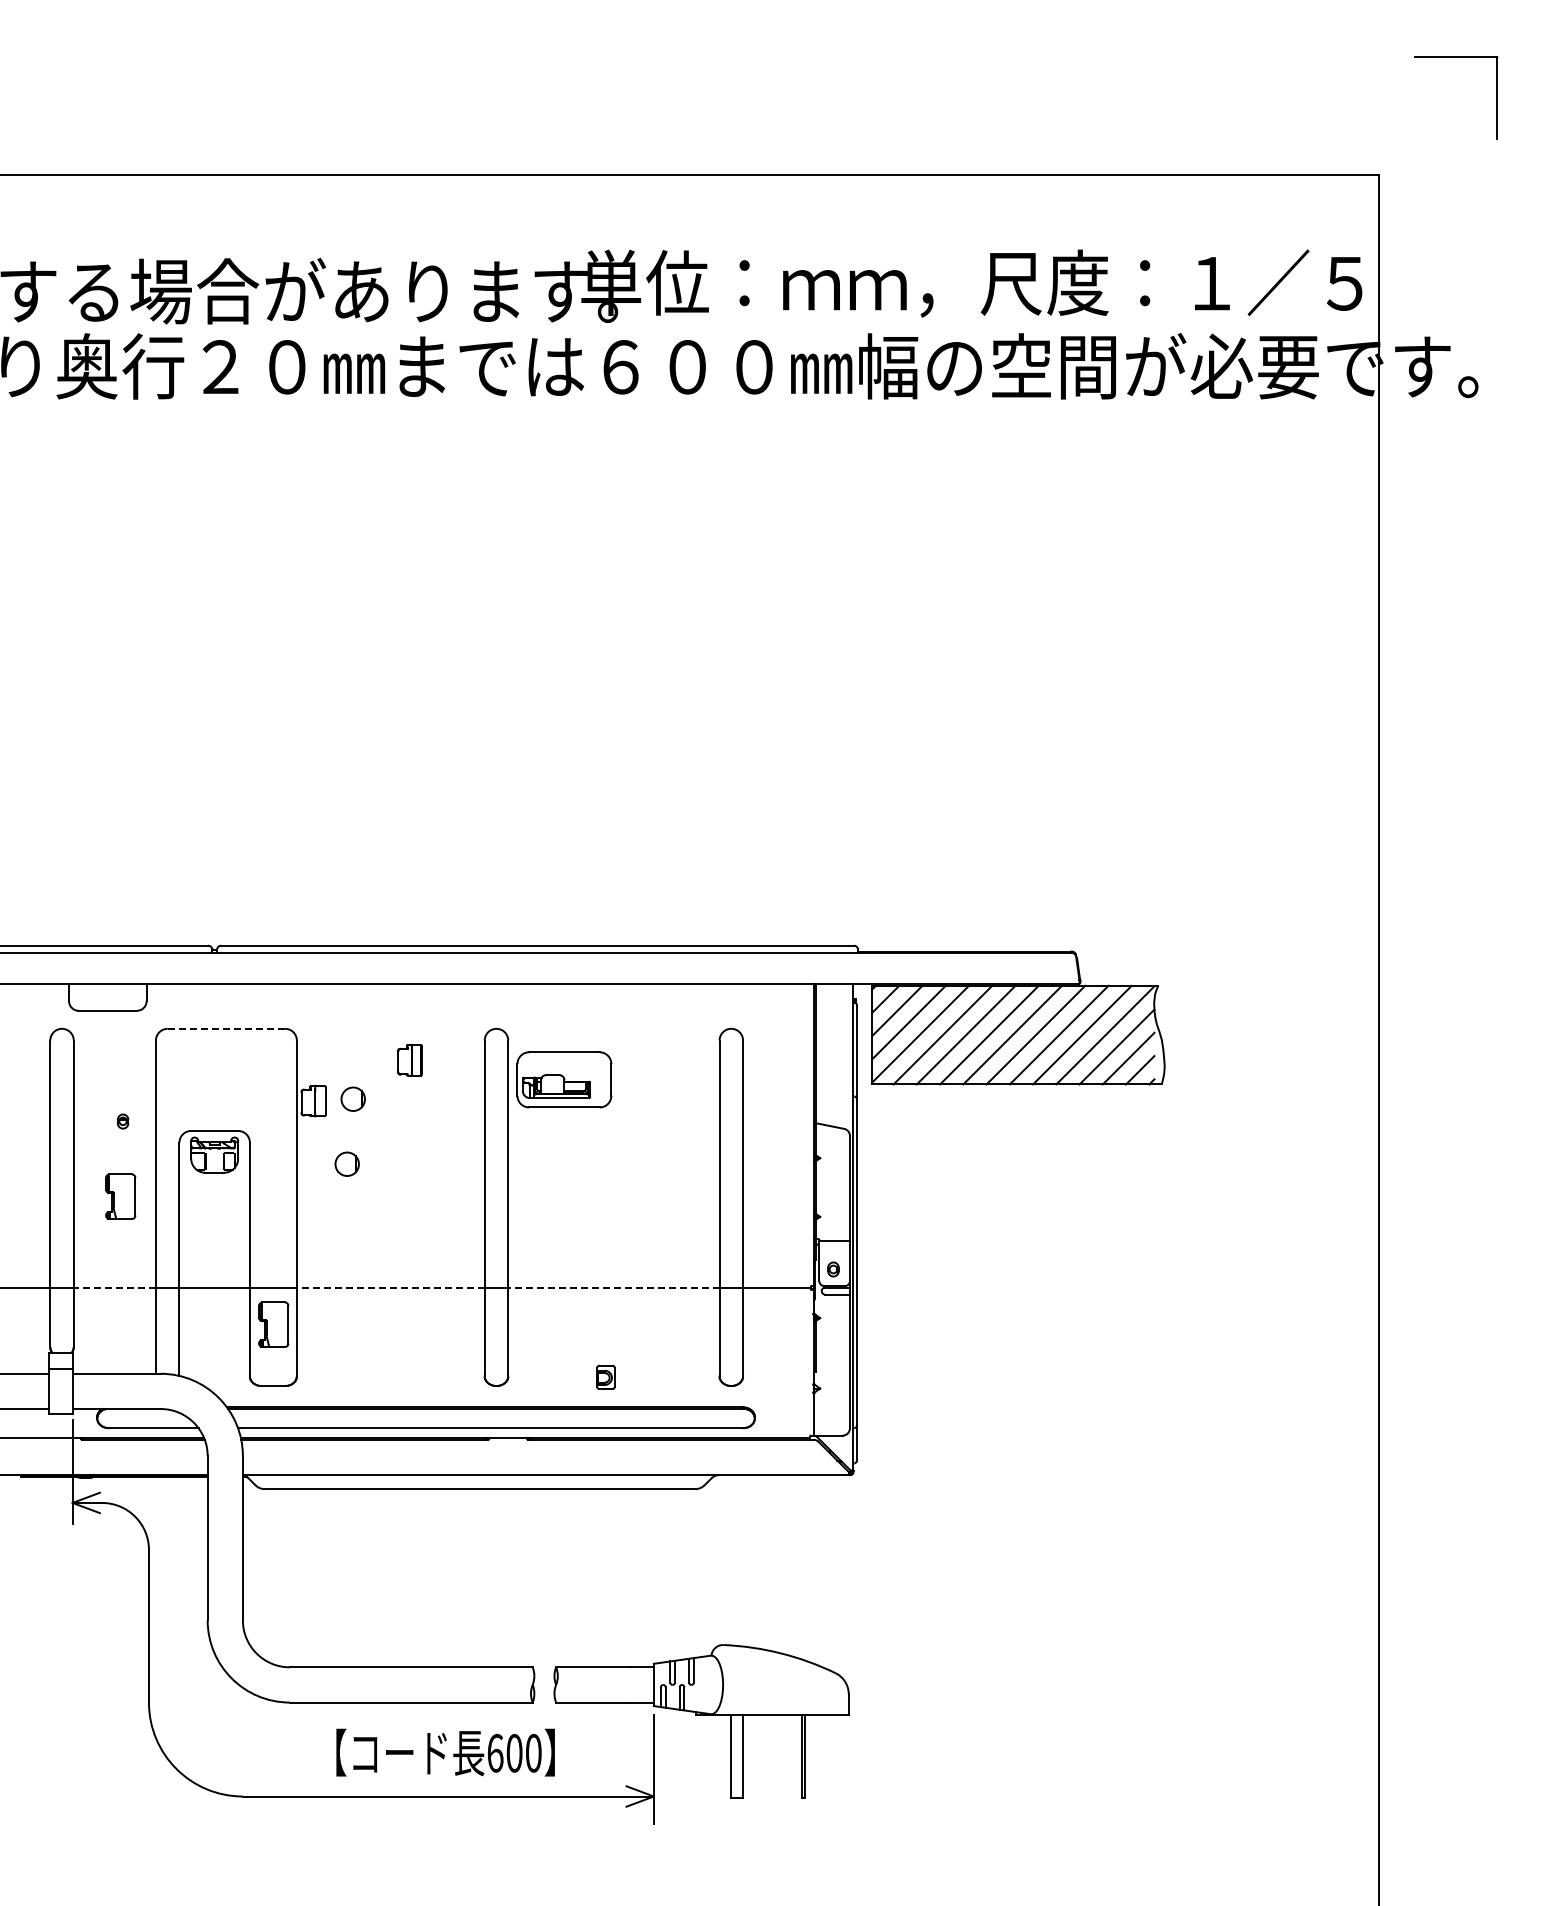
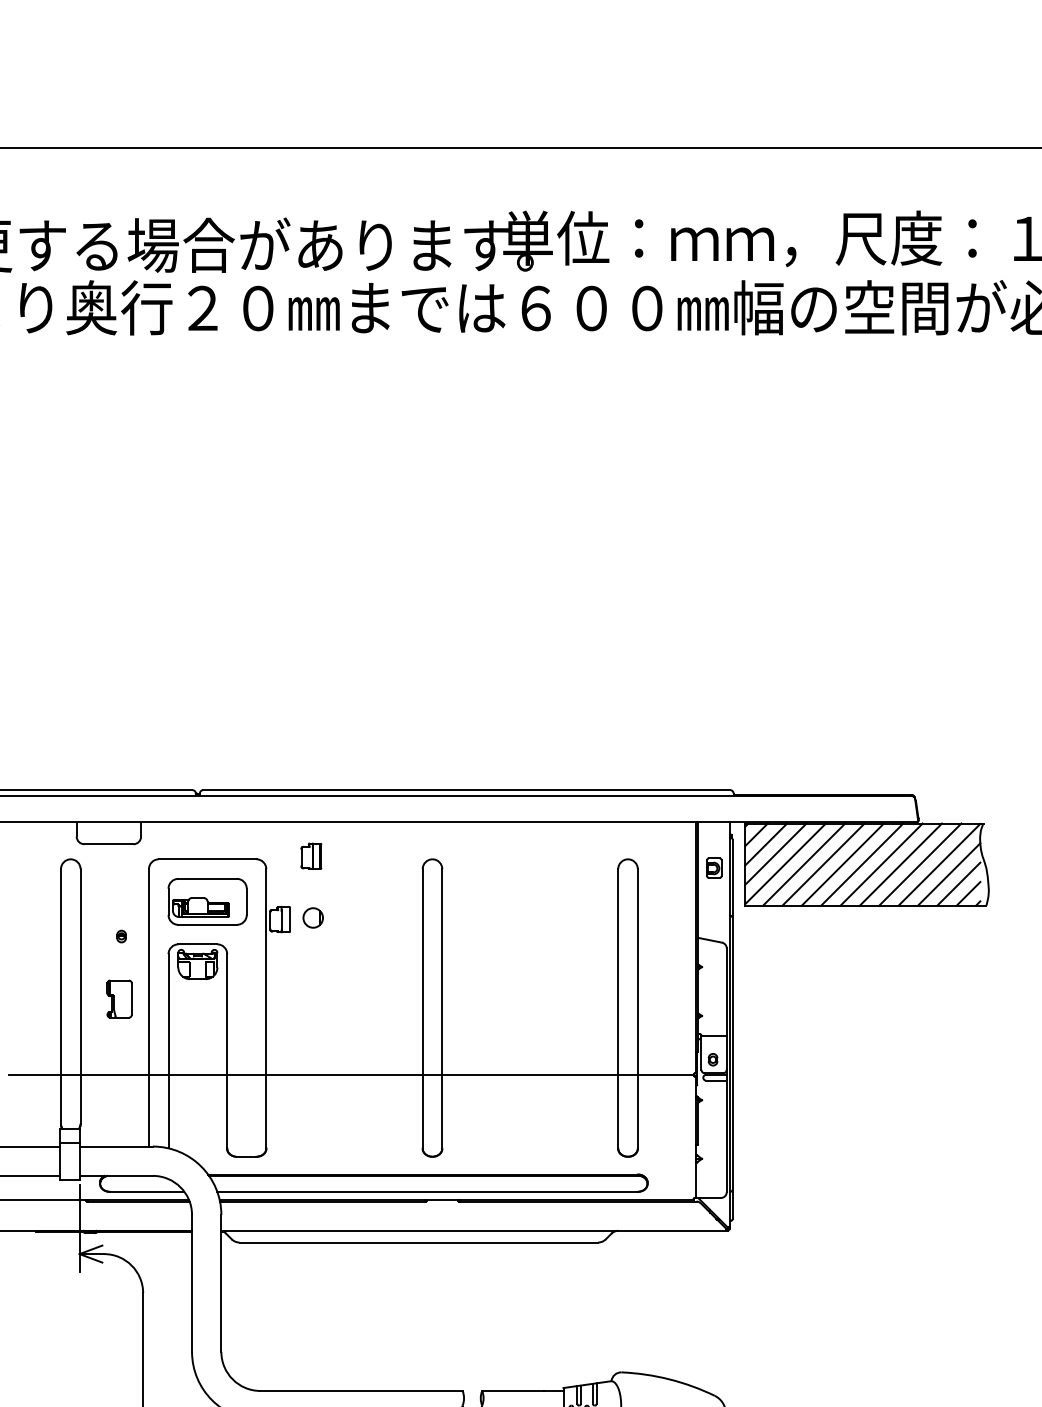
line: (226, 1028) -> (207, 859), dashed -> solid
part: (409, 1060) -> (310, 856), moved
part: (564, 1079) -> (207, 901), moved
part: (346, 1163) -> (307, 971), removed
line: (114, 1287) -> (114, 1074), dashed -> solid
line: (390, 1287) -> (344, 1074), dashed -> solid
line: (613, 1287) -> (529, 1074), dashed -> solid
part: (273, 1324) -> (246, 1105), removed
part: (605, 1376) -> (713, 867), moved

